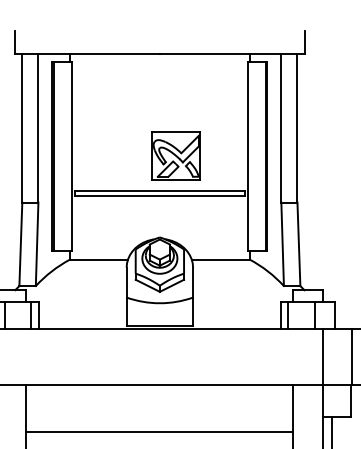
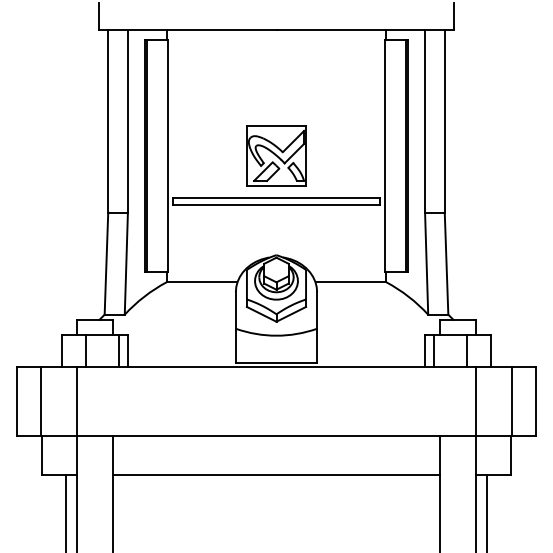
part: (176, 155) -> (276, 155), moved
line: (159, 431) -> (276, 474), moved

